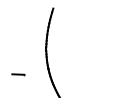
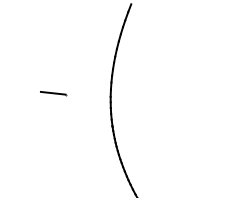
part: (18, 74) -> (53, 93), moved

